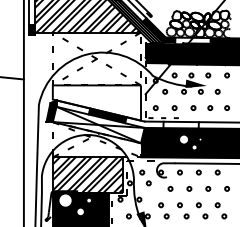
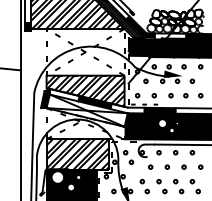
hatch: (96, 102) -> (85, 90), added
fill: (180, 124) -> (159, 110), added

